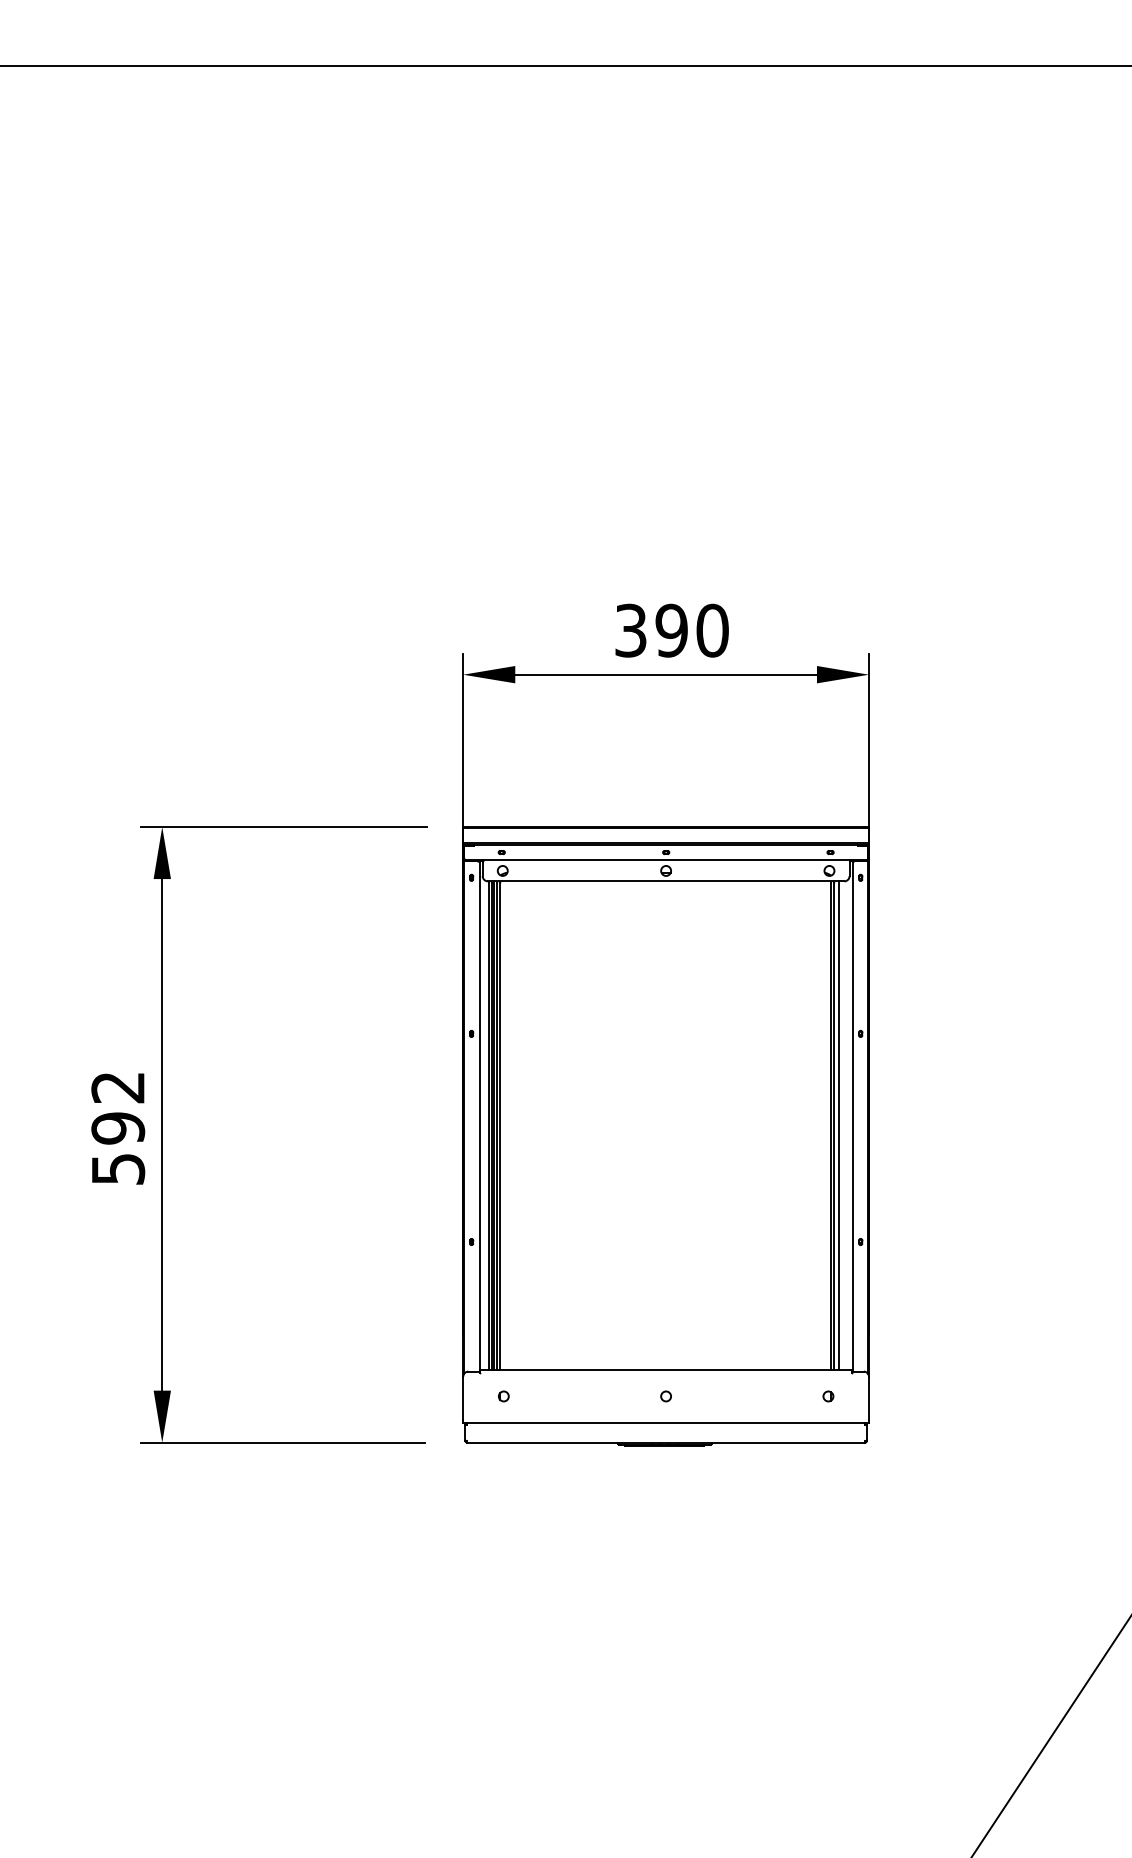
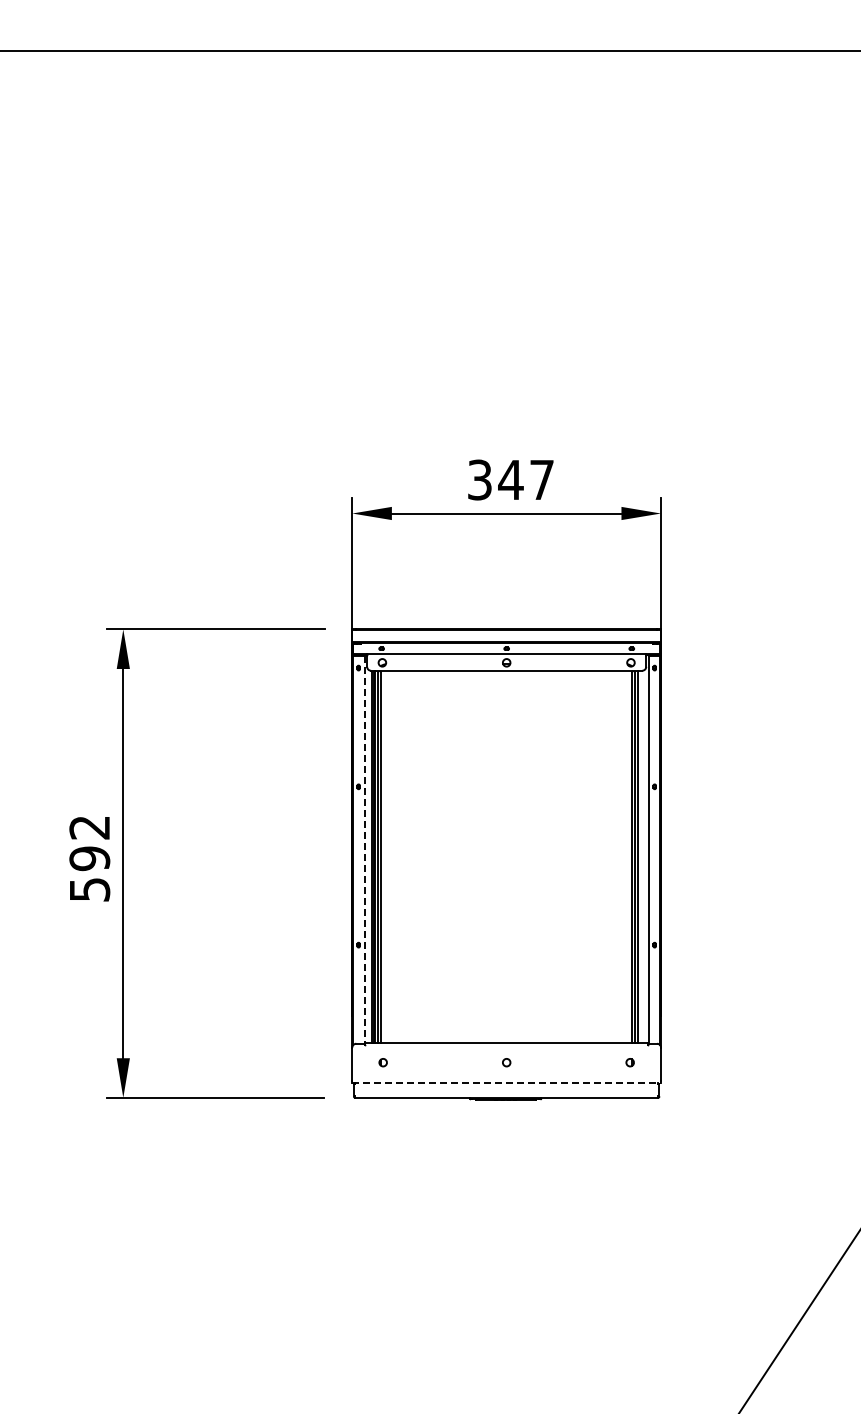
text: (692, 629) -> (526, 479), 390 -> 347
line: (479, 1117) -> (364, 850), solid -> dashed
line: (667, 1422) -> (507, 1082), solid -> dashed

